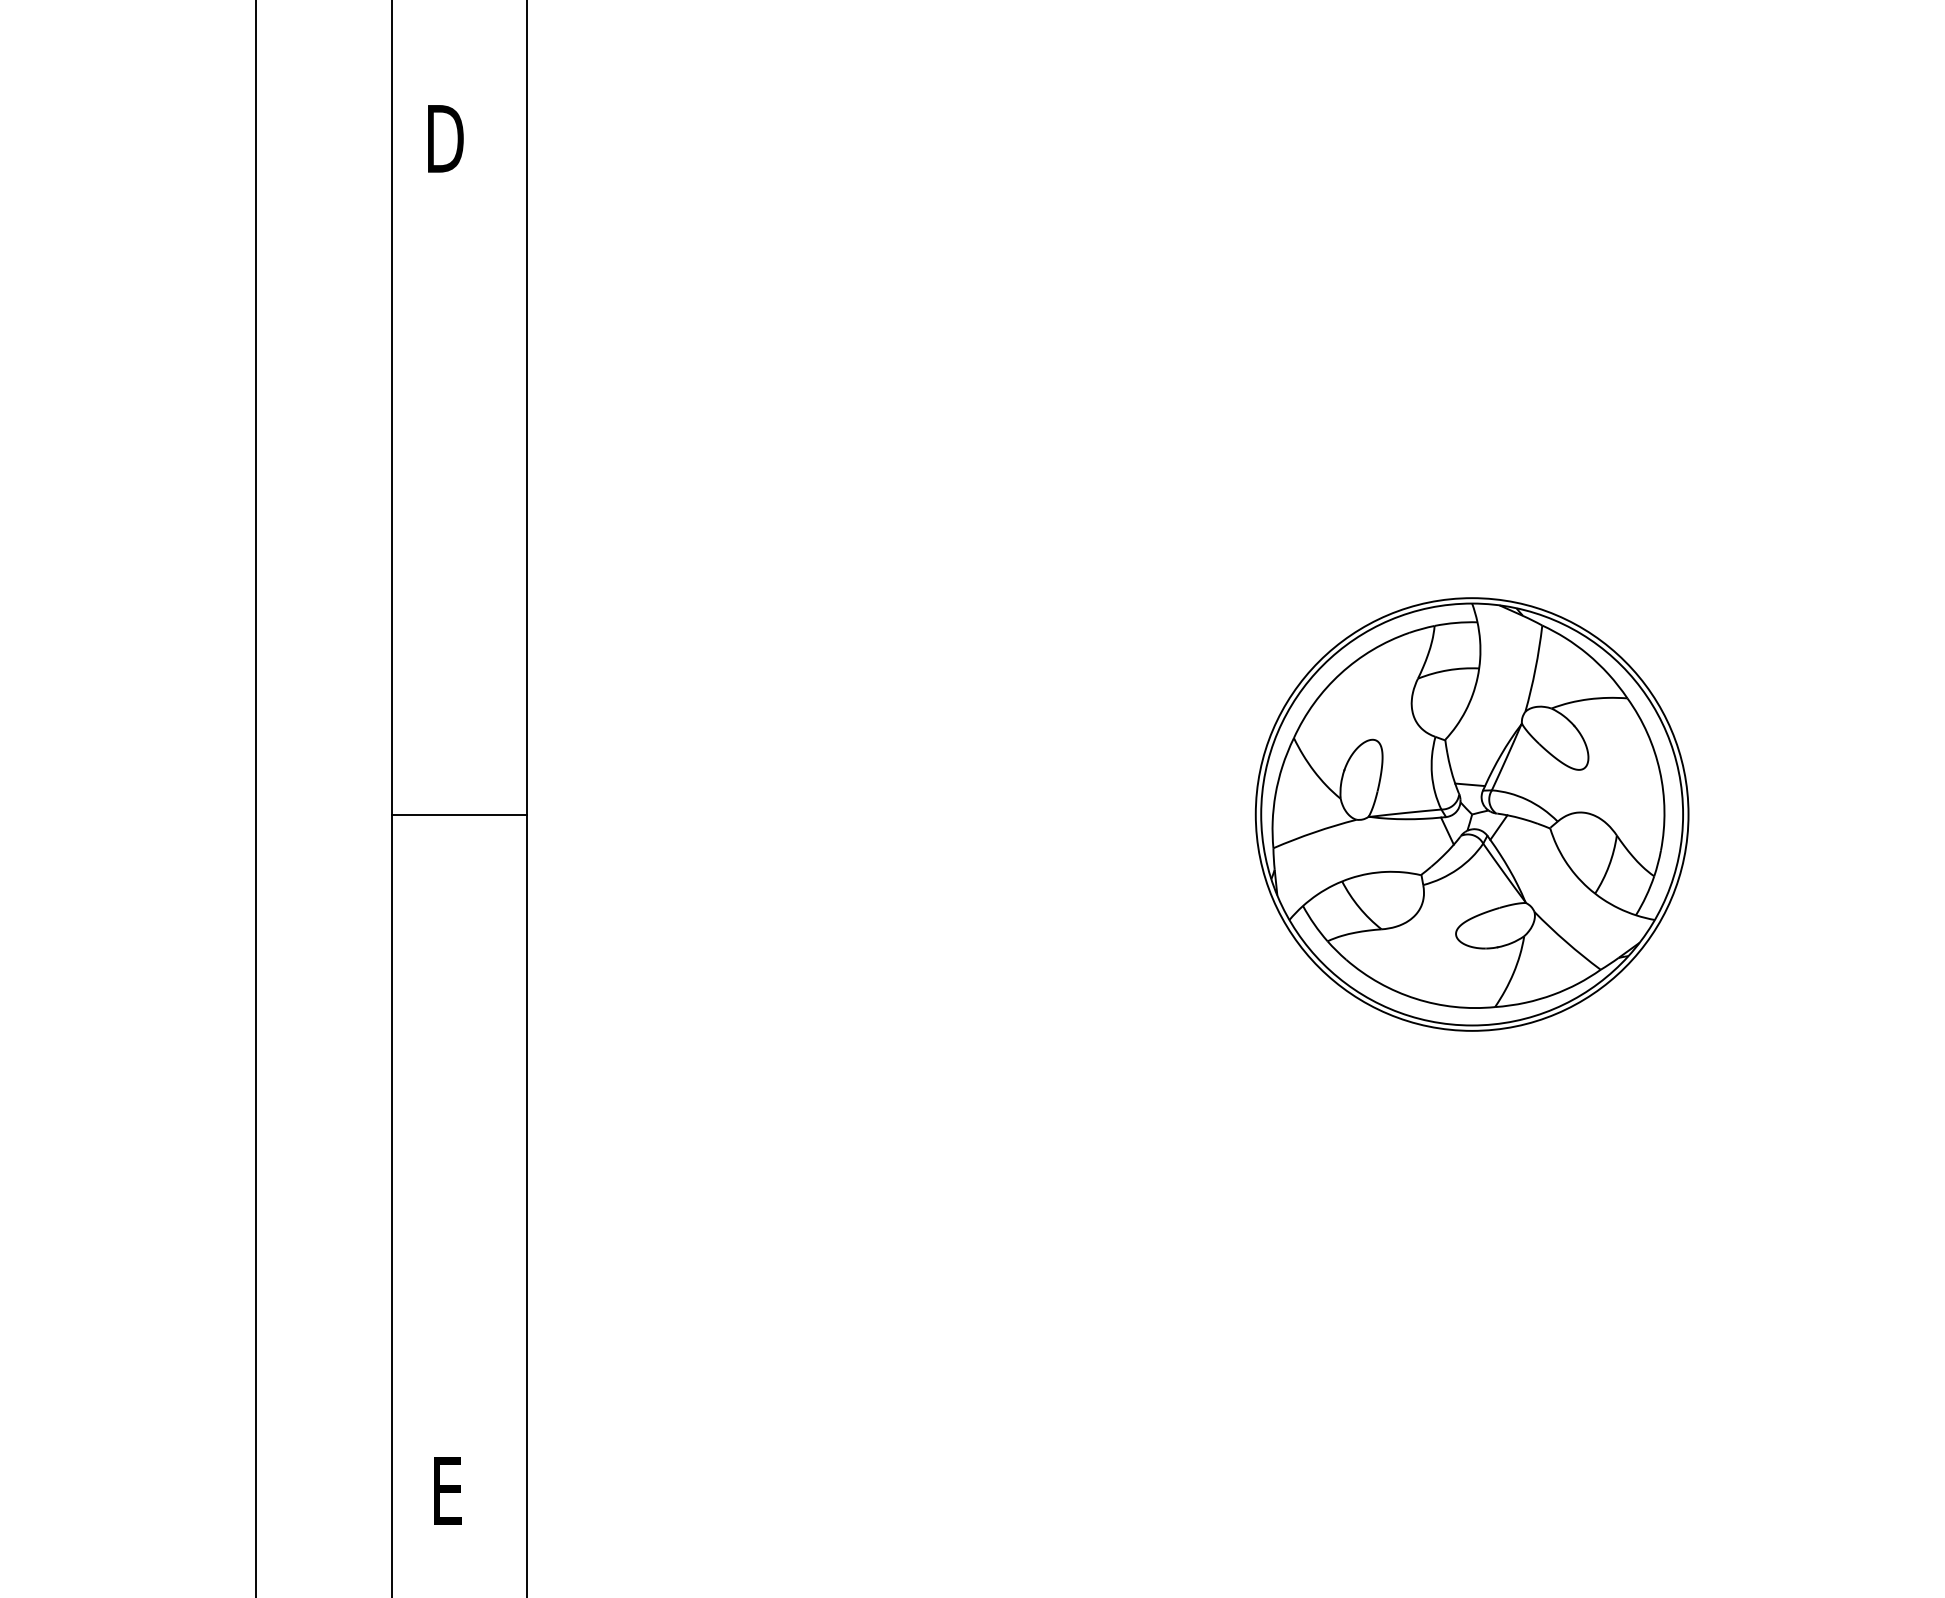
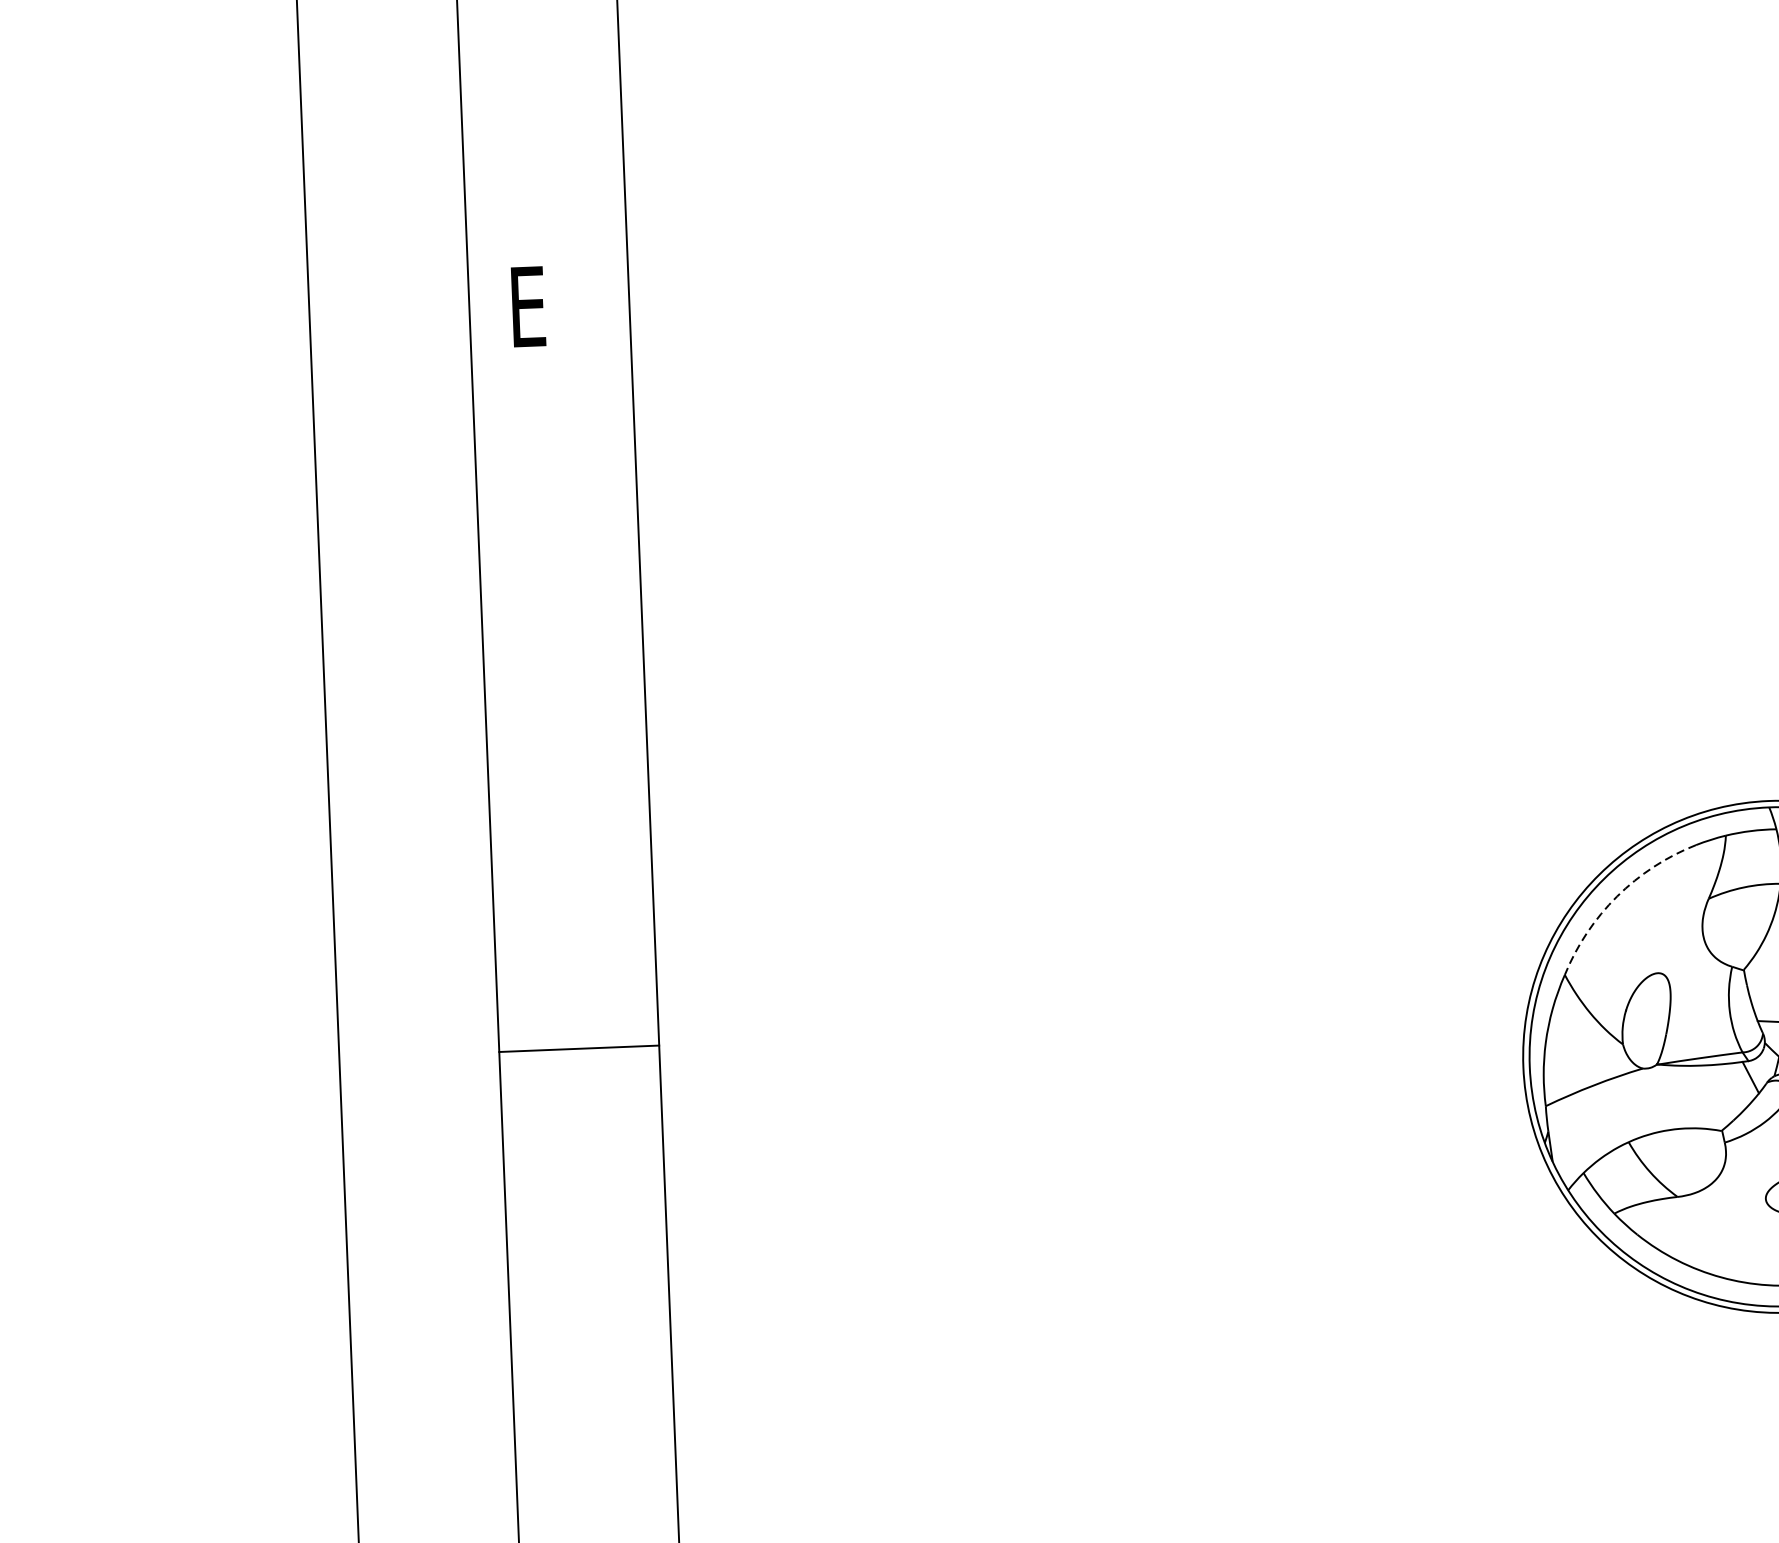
text: (445, 138) -> (533, 306), D -> E
arc: (1340, 673) -> (1616, 896), solid -> dashed
line: (458, 815) -> (578, 1049), moved

